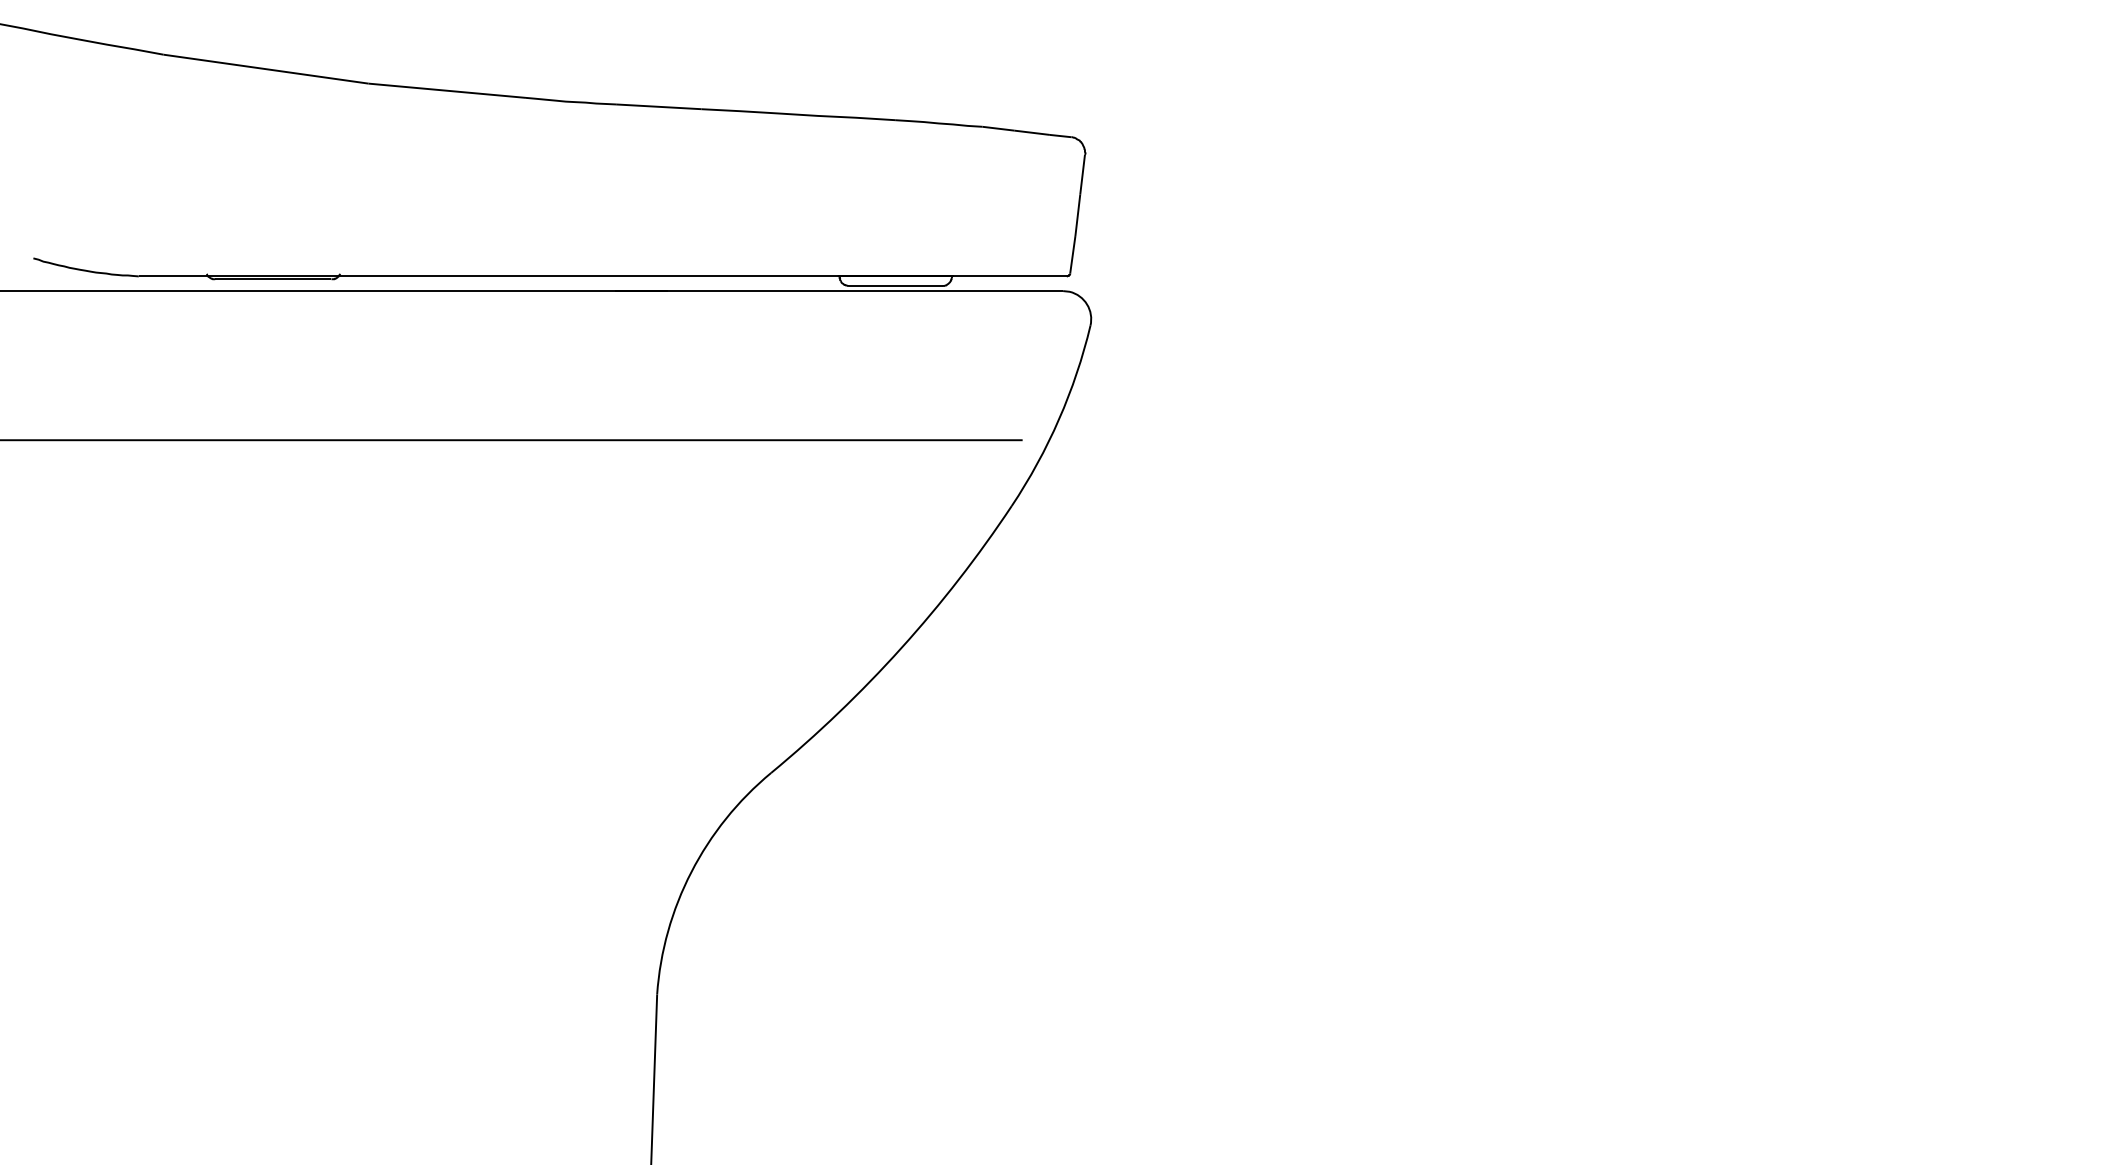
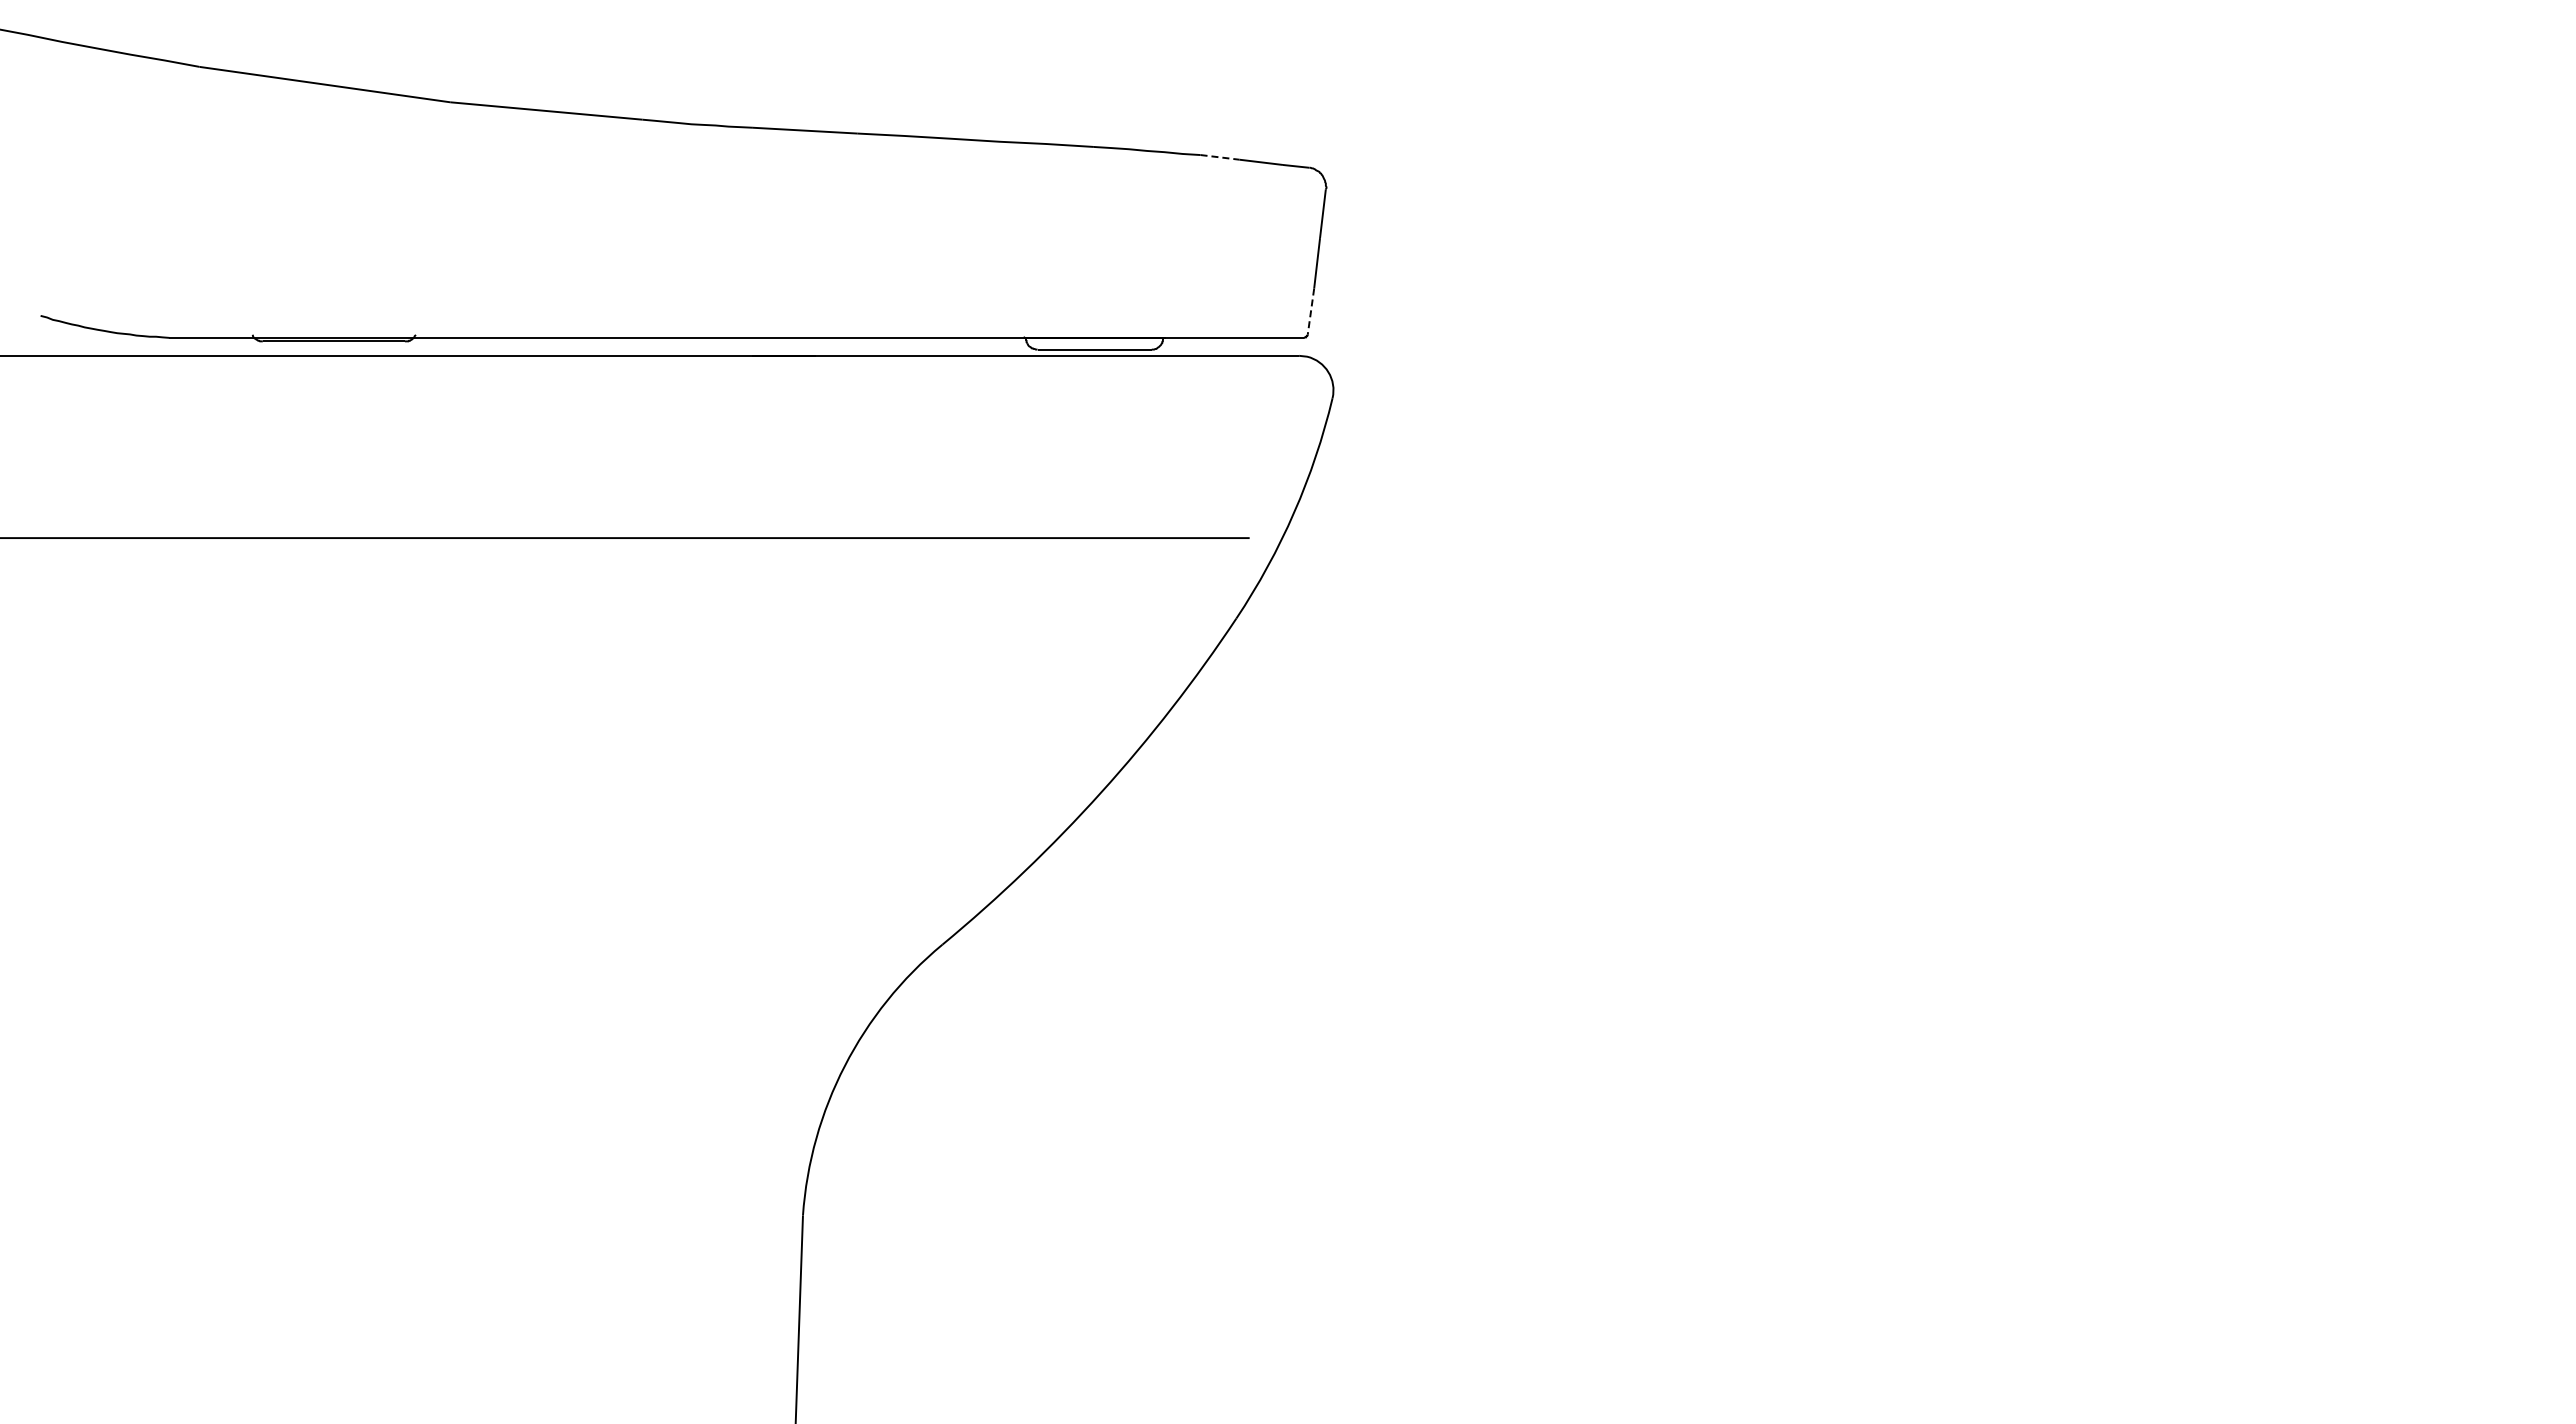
line: (997, 128) -> (1219, 157), solid -> dashed
line: (1072, 254) -> (1310, 311), solid -> dashed

